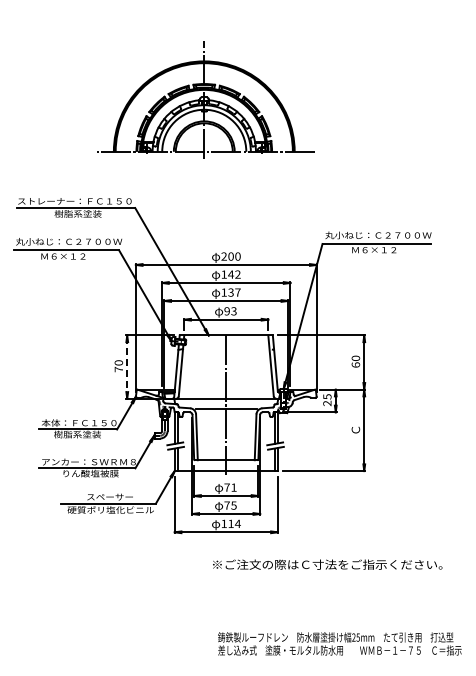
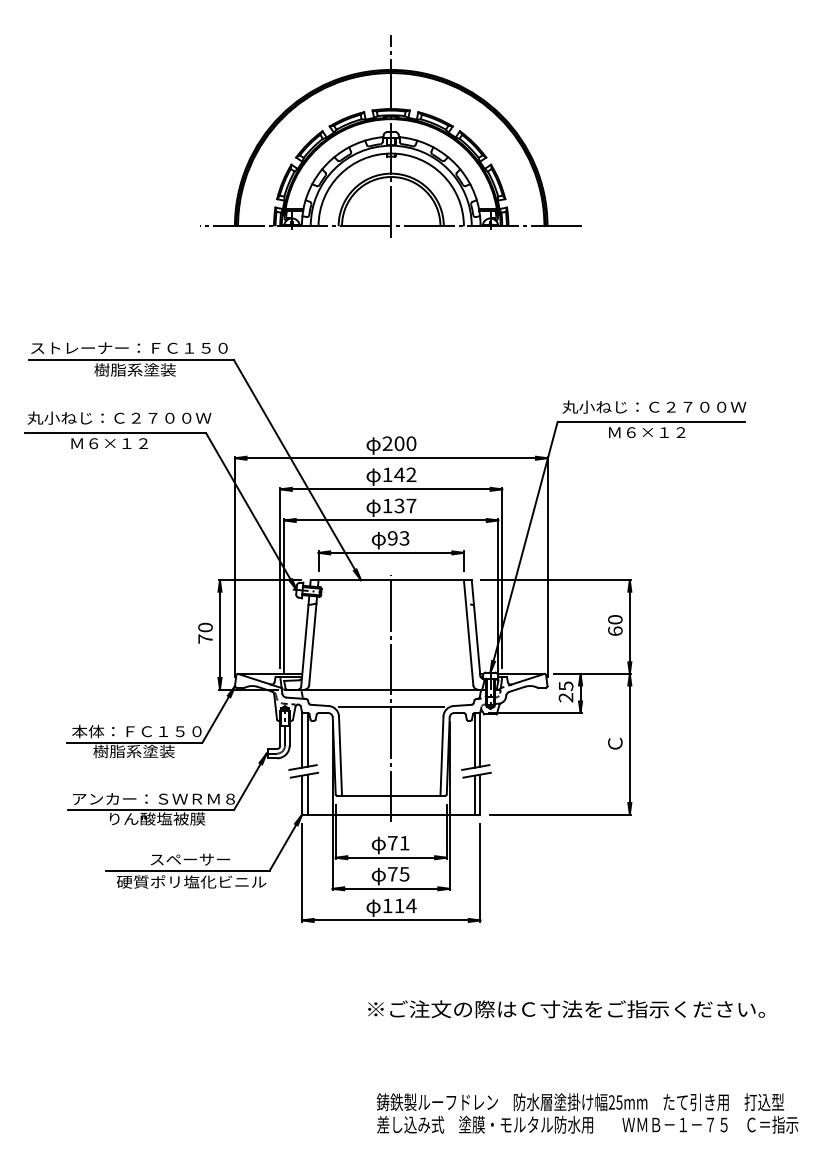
part: (205, 99) -> (393, 135), moved
line: (127, 367) -> (220, 635), dashed -> solid
text: (327, 564) -> (566, 1008), moved

